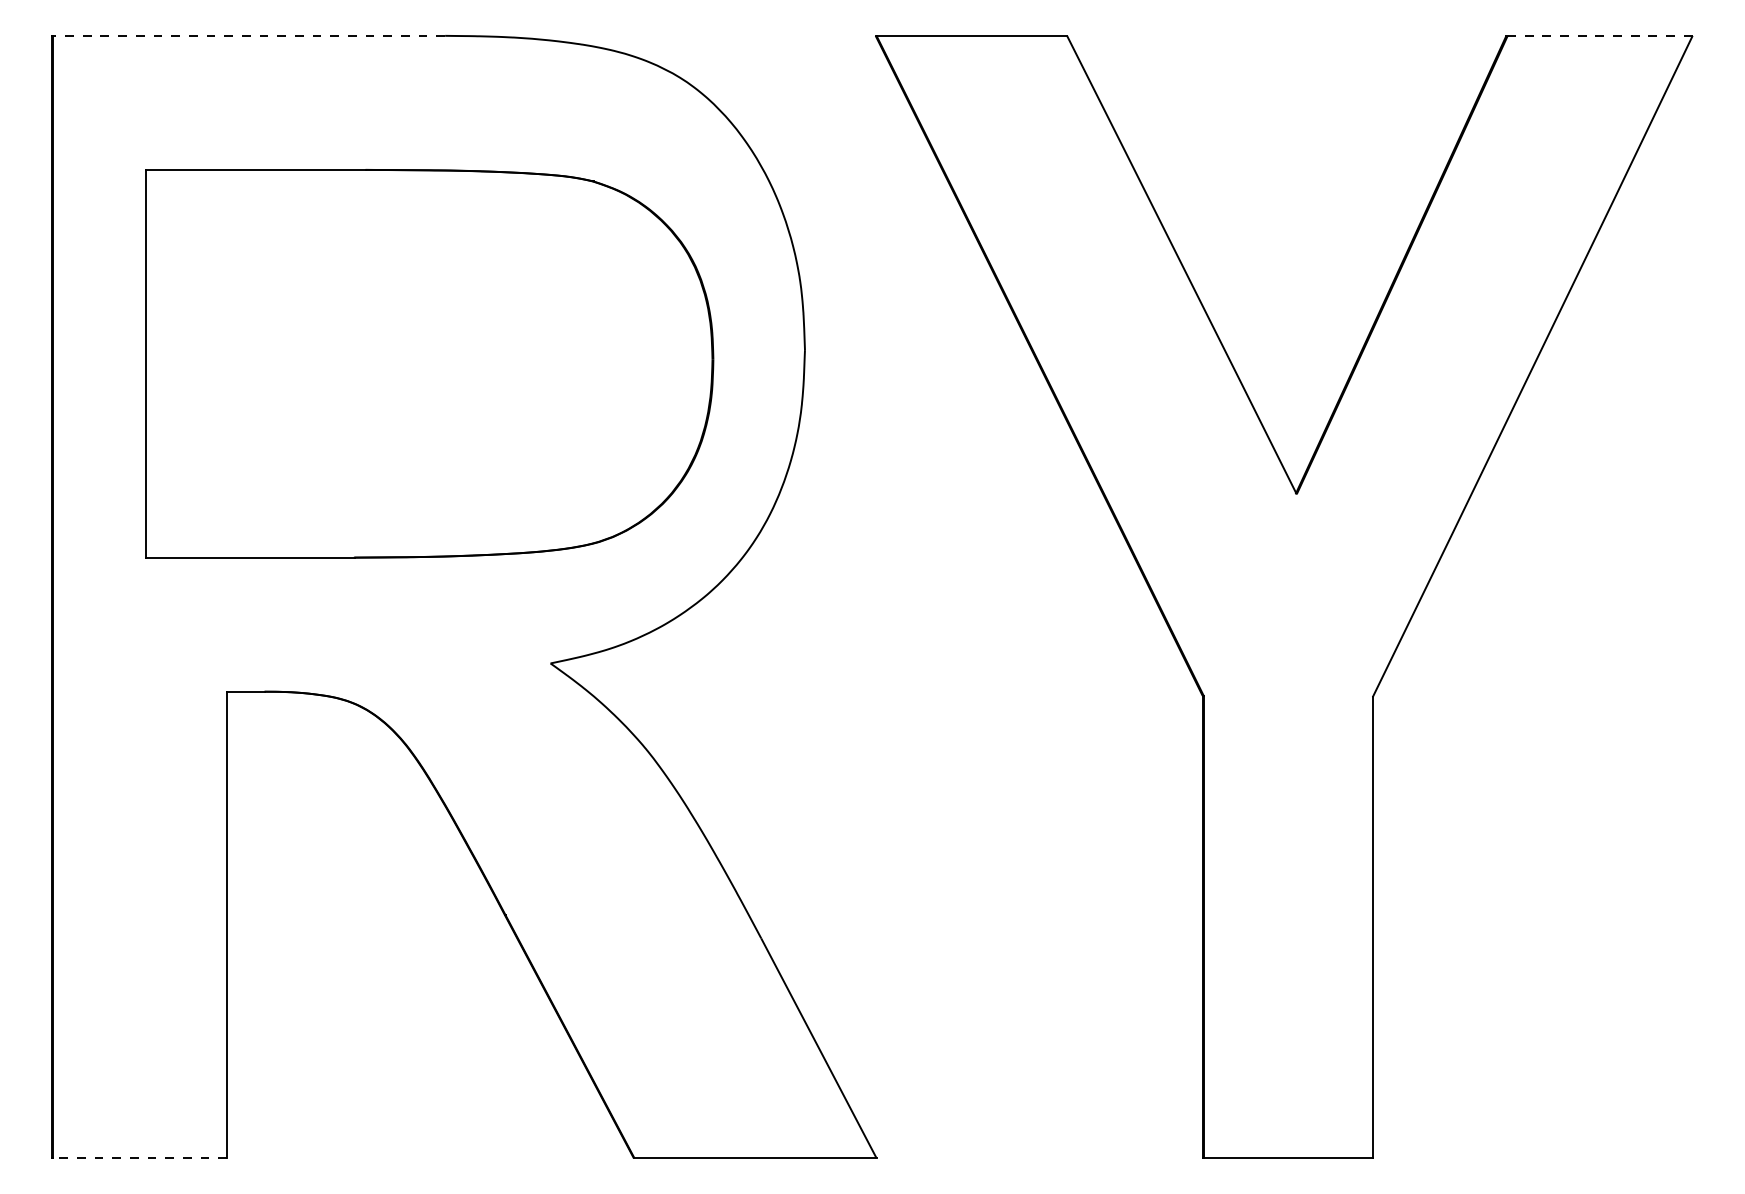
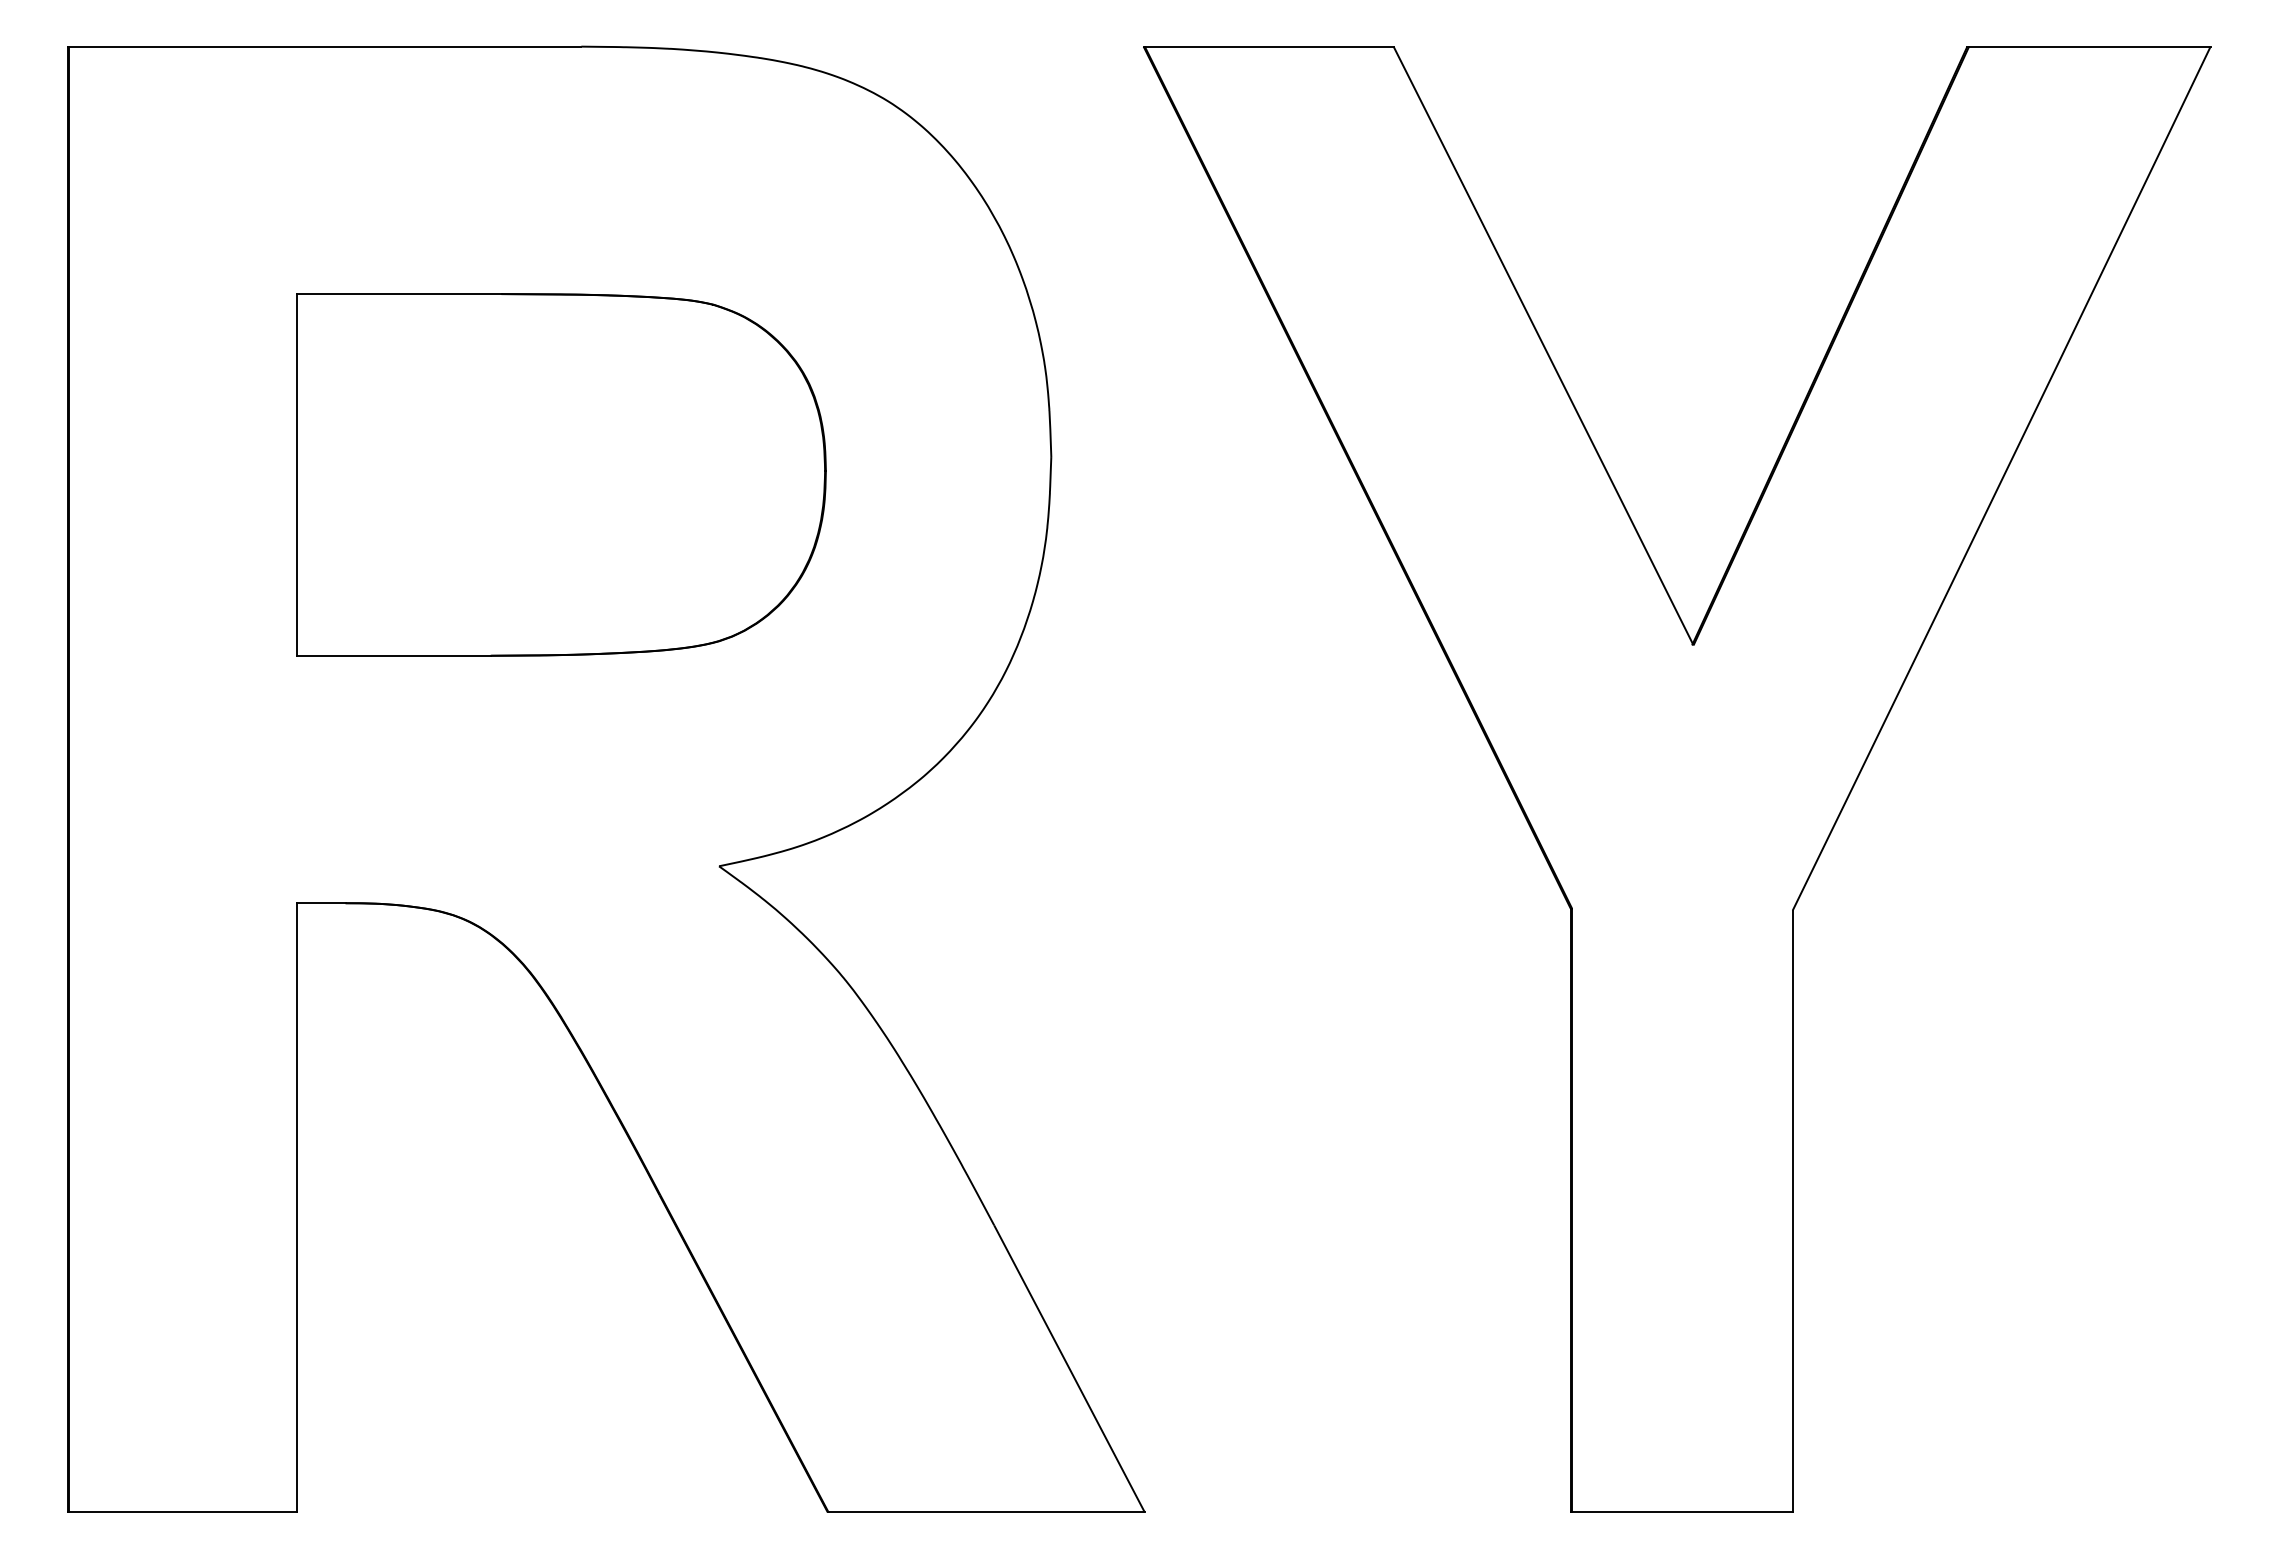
line: (248, 35) -> (324, 46), dashed -> solid
line: (1599, 35) -> (2089, 46), dashed -> solid
part: (429, 363) -> (561, 474), size x0.71
line: (139, 1158) -> (182, 1512), dashed -> solid

